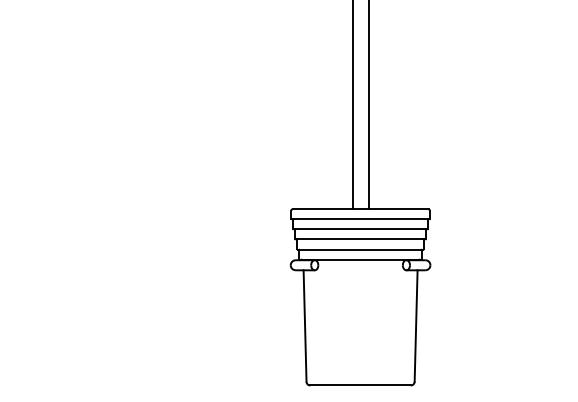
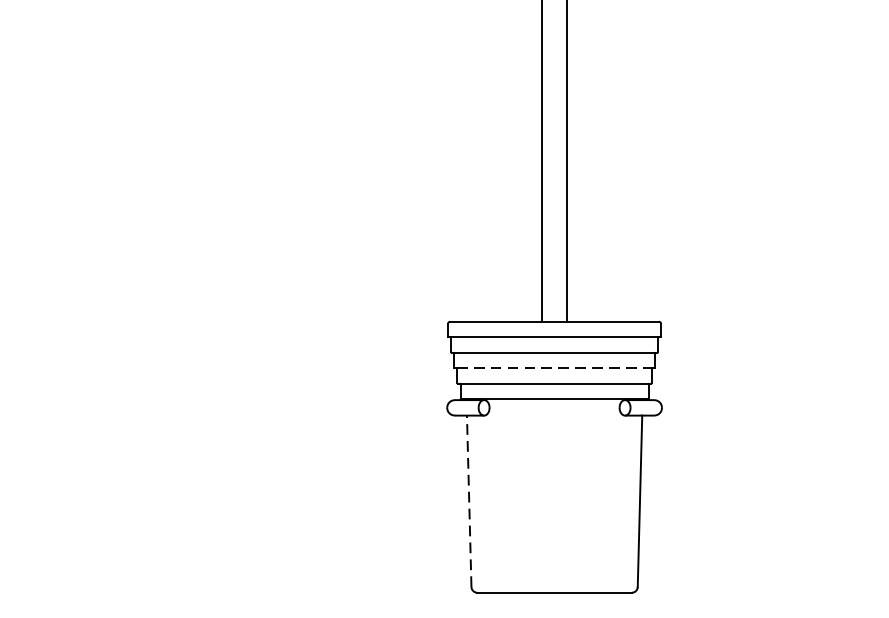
line: (360, 239) -> (554, 368), solid -> dashed
line: (305, 326) -> (469, 502), solid -> dashed

